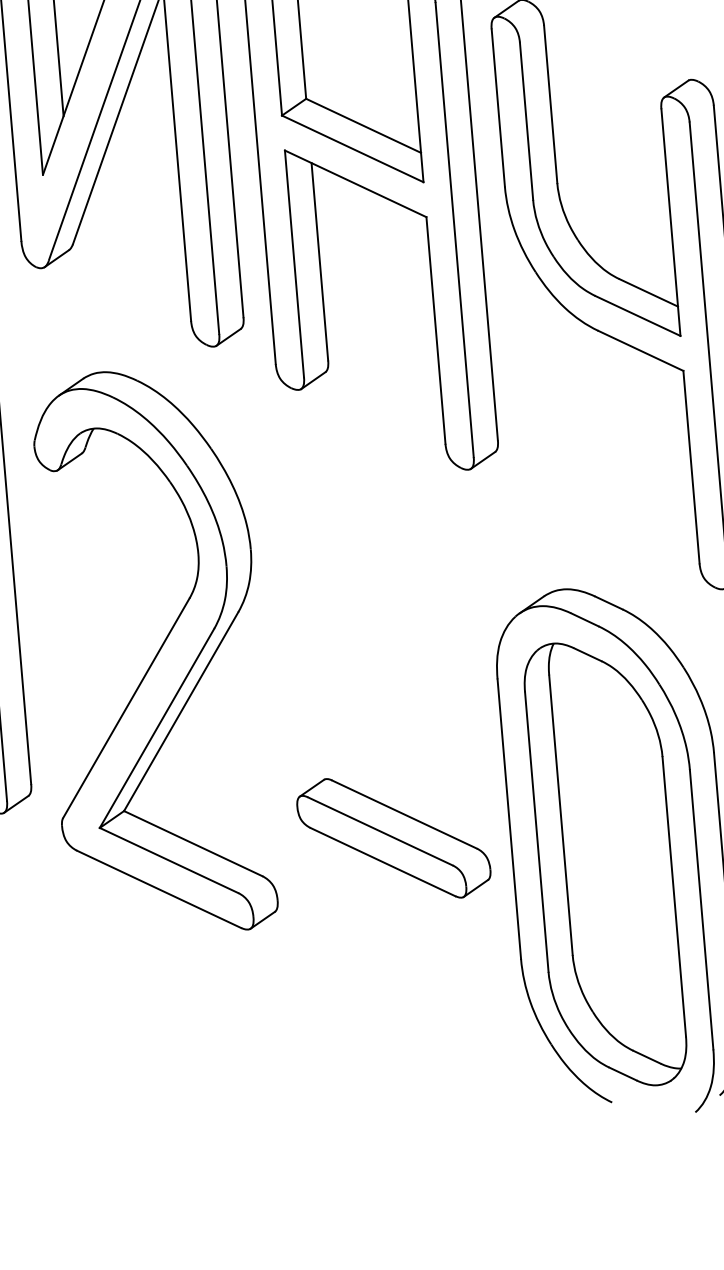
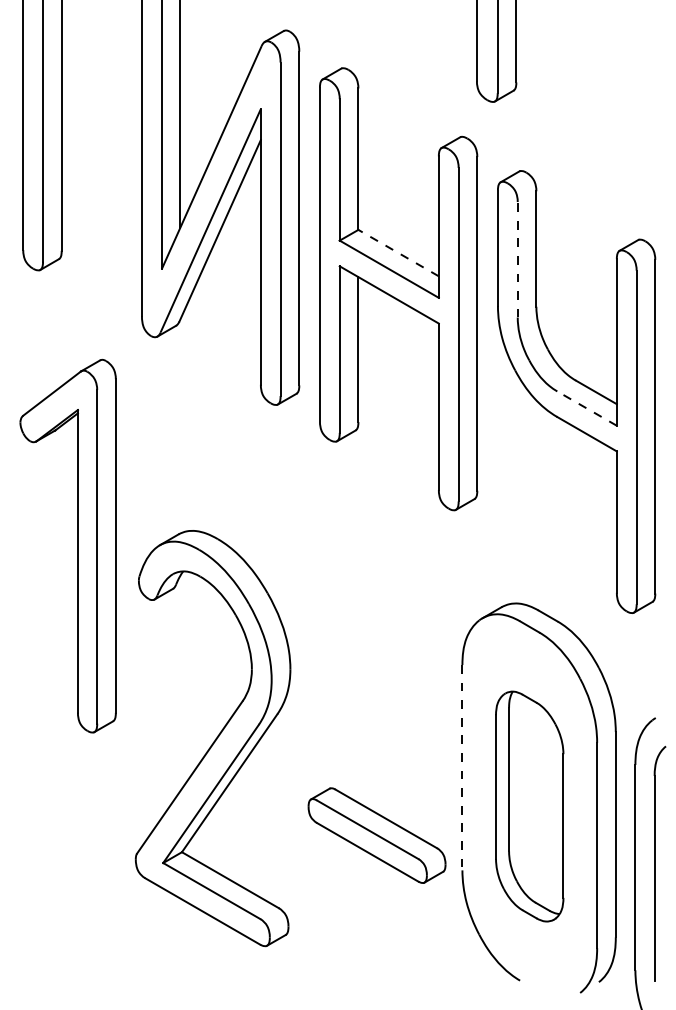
line: (526, 120) -> (517, 259), solid -> dashed
line: (363, 125) -> (398, 252), solid -> dashed
line: (637, 315) -> (586, 408), solid -> dashed
part: (152, 652) -> (212, 738), moved
line: (509, 818) -> (462, 767), solid -> dashed
part: (393, 838) -> (376, 835), moved
part: (605, 864) -> (529, 806), size x0.7

